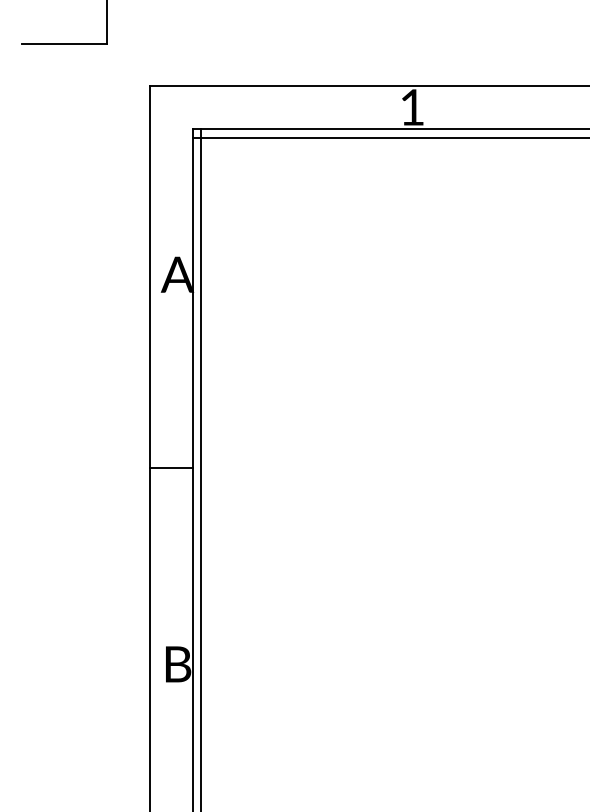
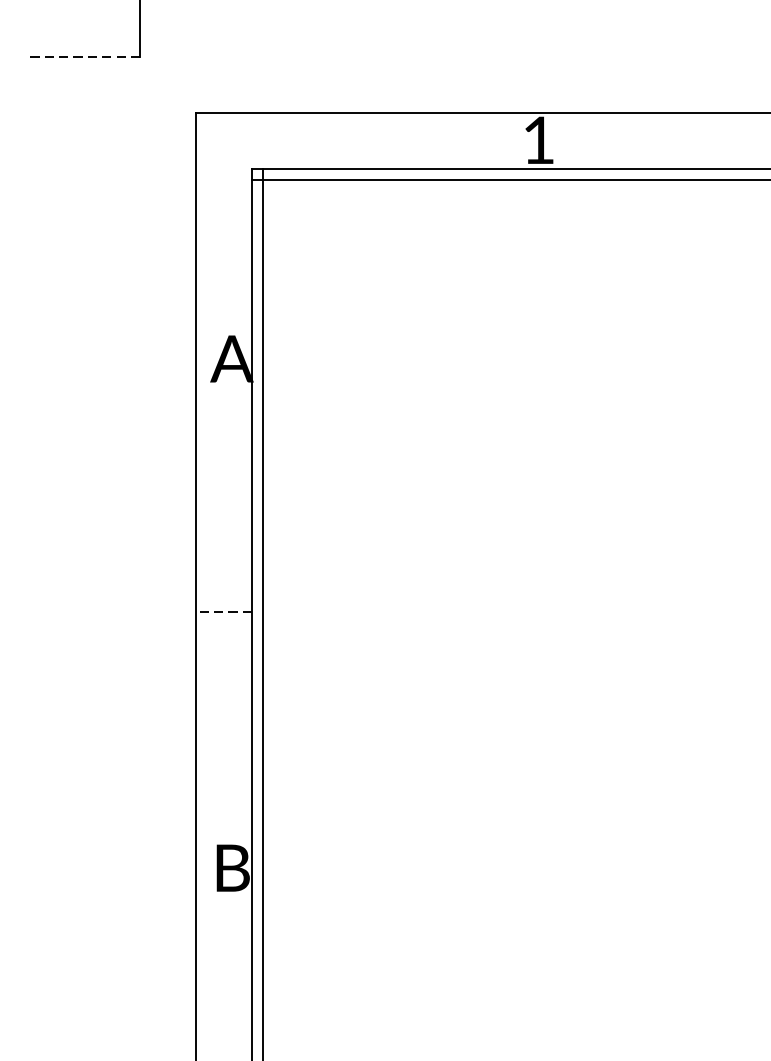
line: (64, 43) -> (84, 56), solid -> dashed
line: (170, 468) -> (222, 612), solid -> dashed

